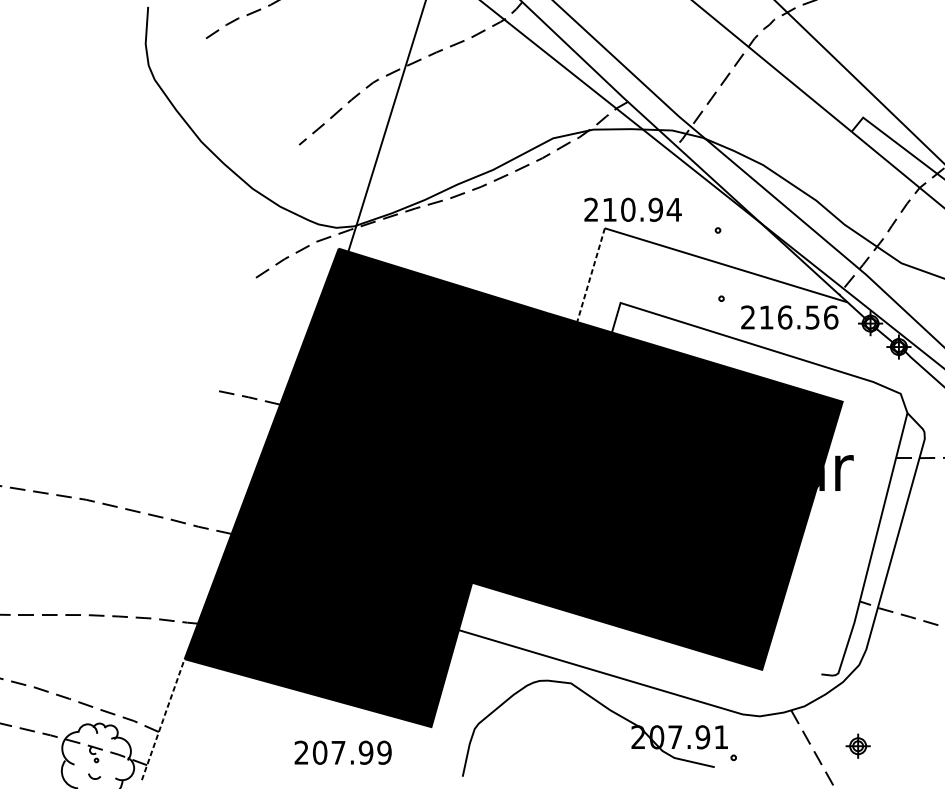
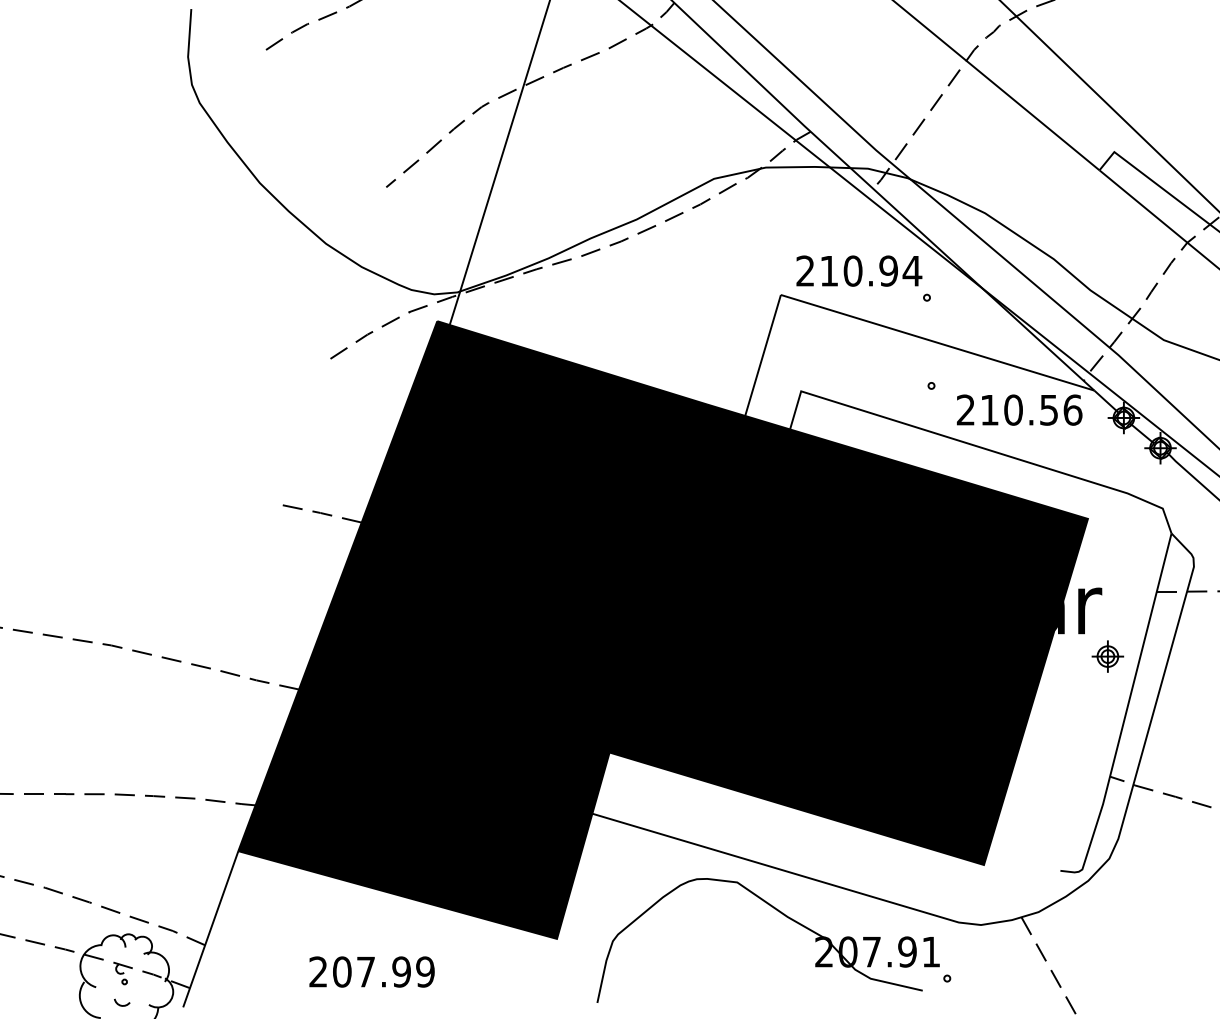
text: (633, 209) -> (859, 270), moved
line: (591, 275) -> (763, 355), dashed -> solid
text: (785, 317) -> (1013, 409), 216.56 -> 210.56
line: (163, 719) -> (210, 929), dashed -> solid
part: (857, 746) -> (1107, 656), moved
text: (342, 752) -> (371, 971), moved

